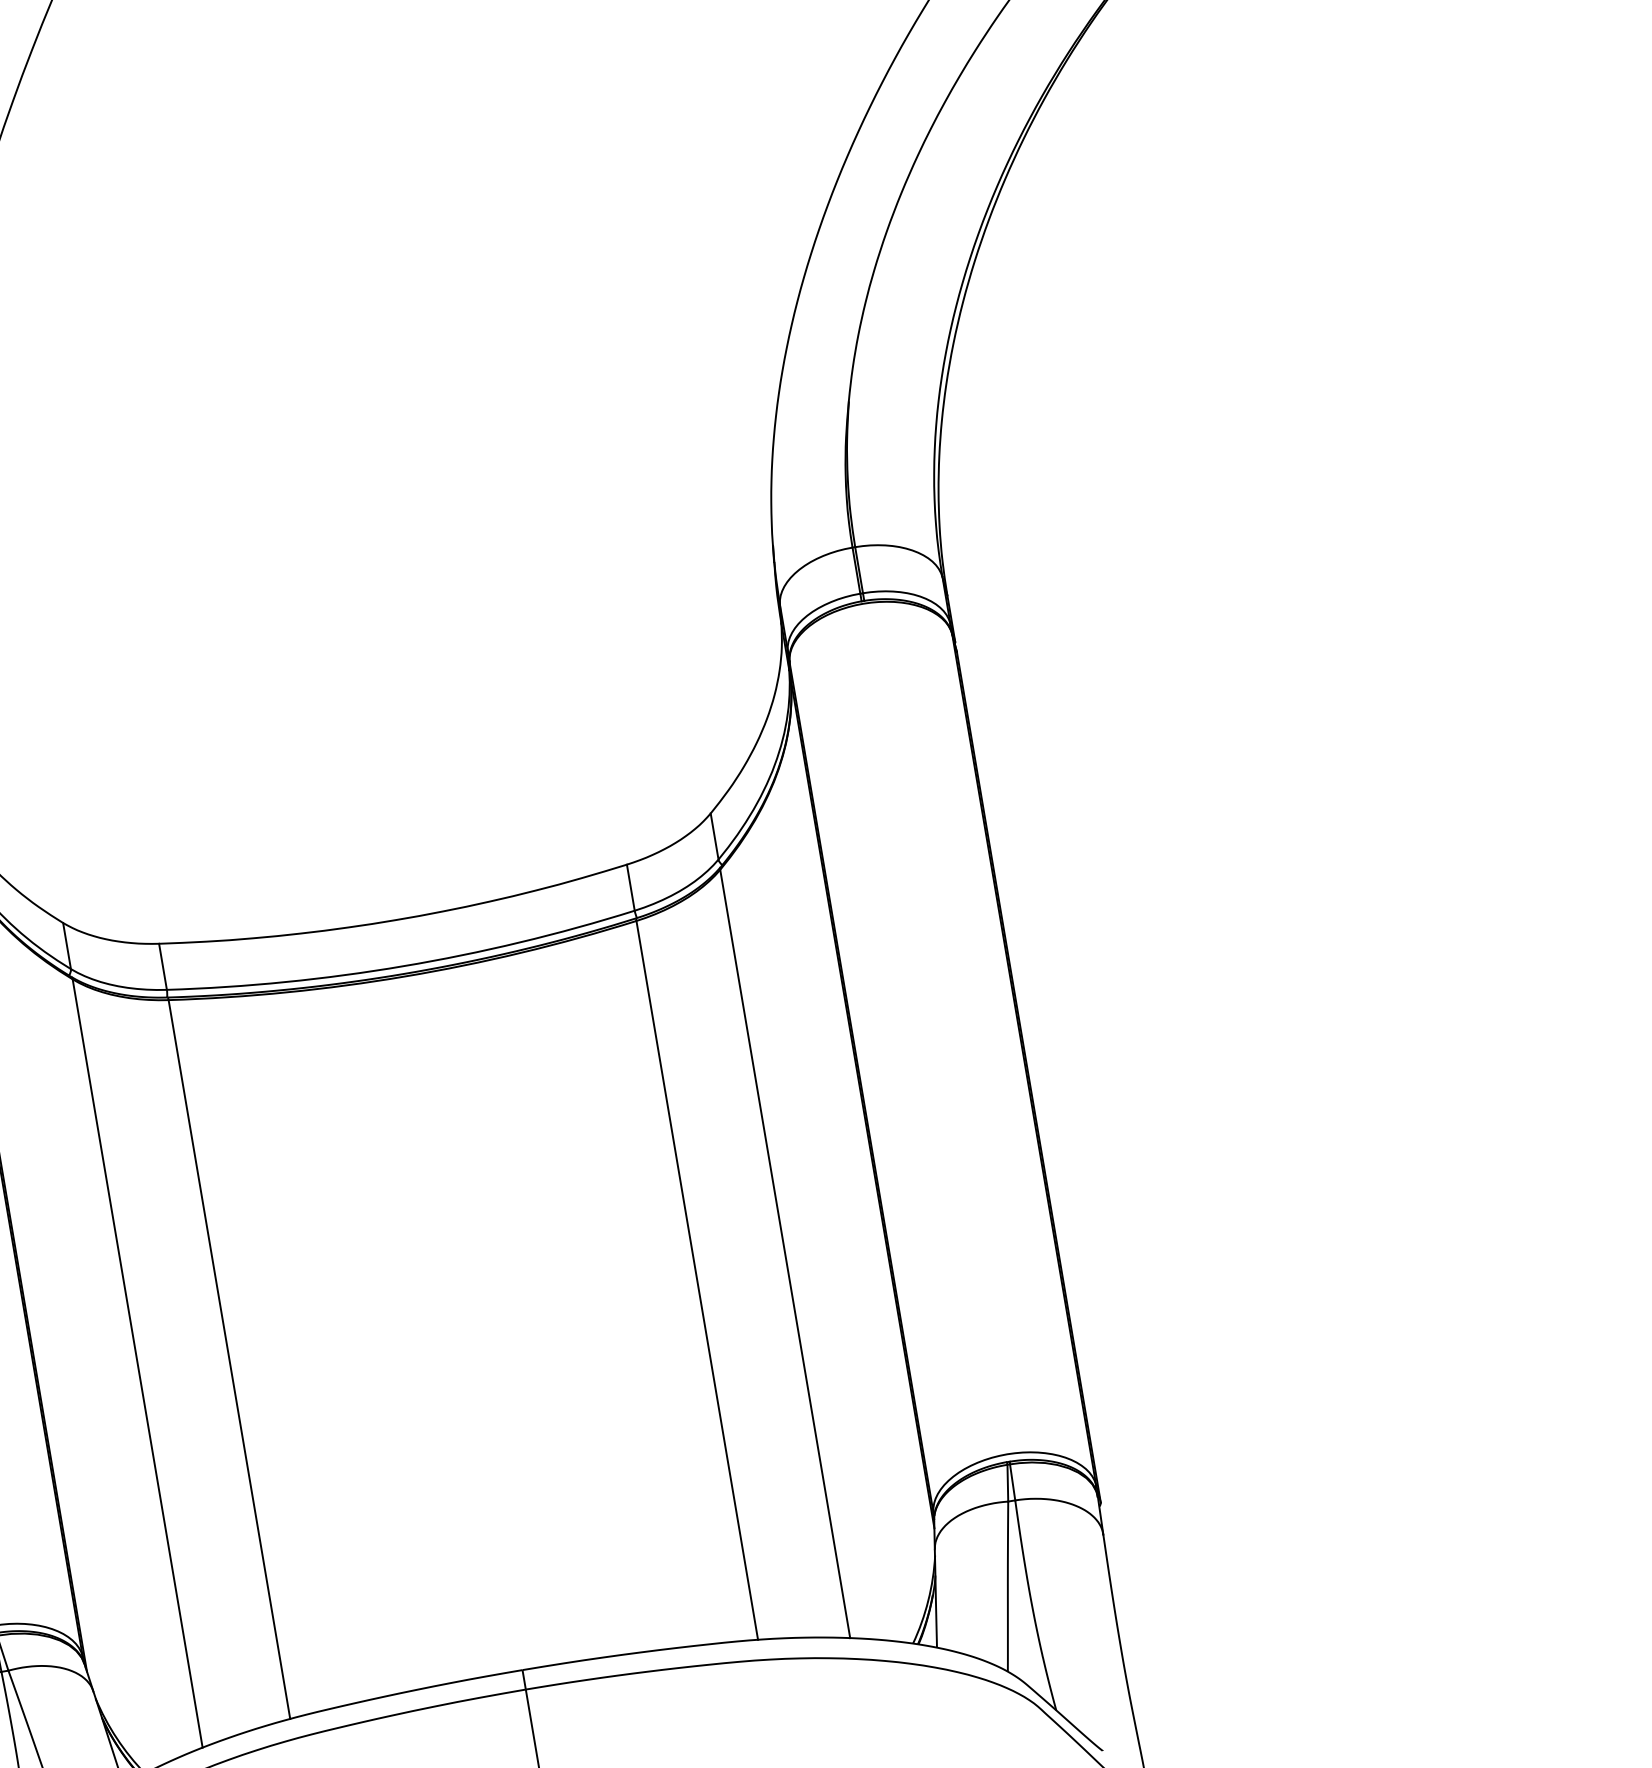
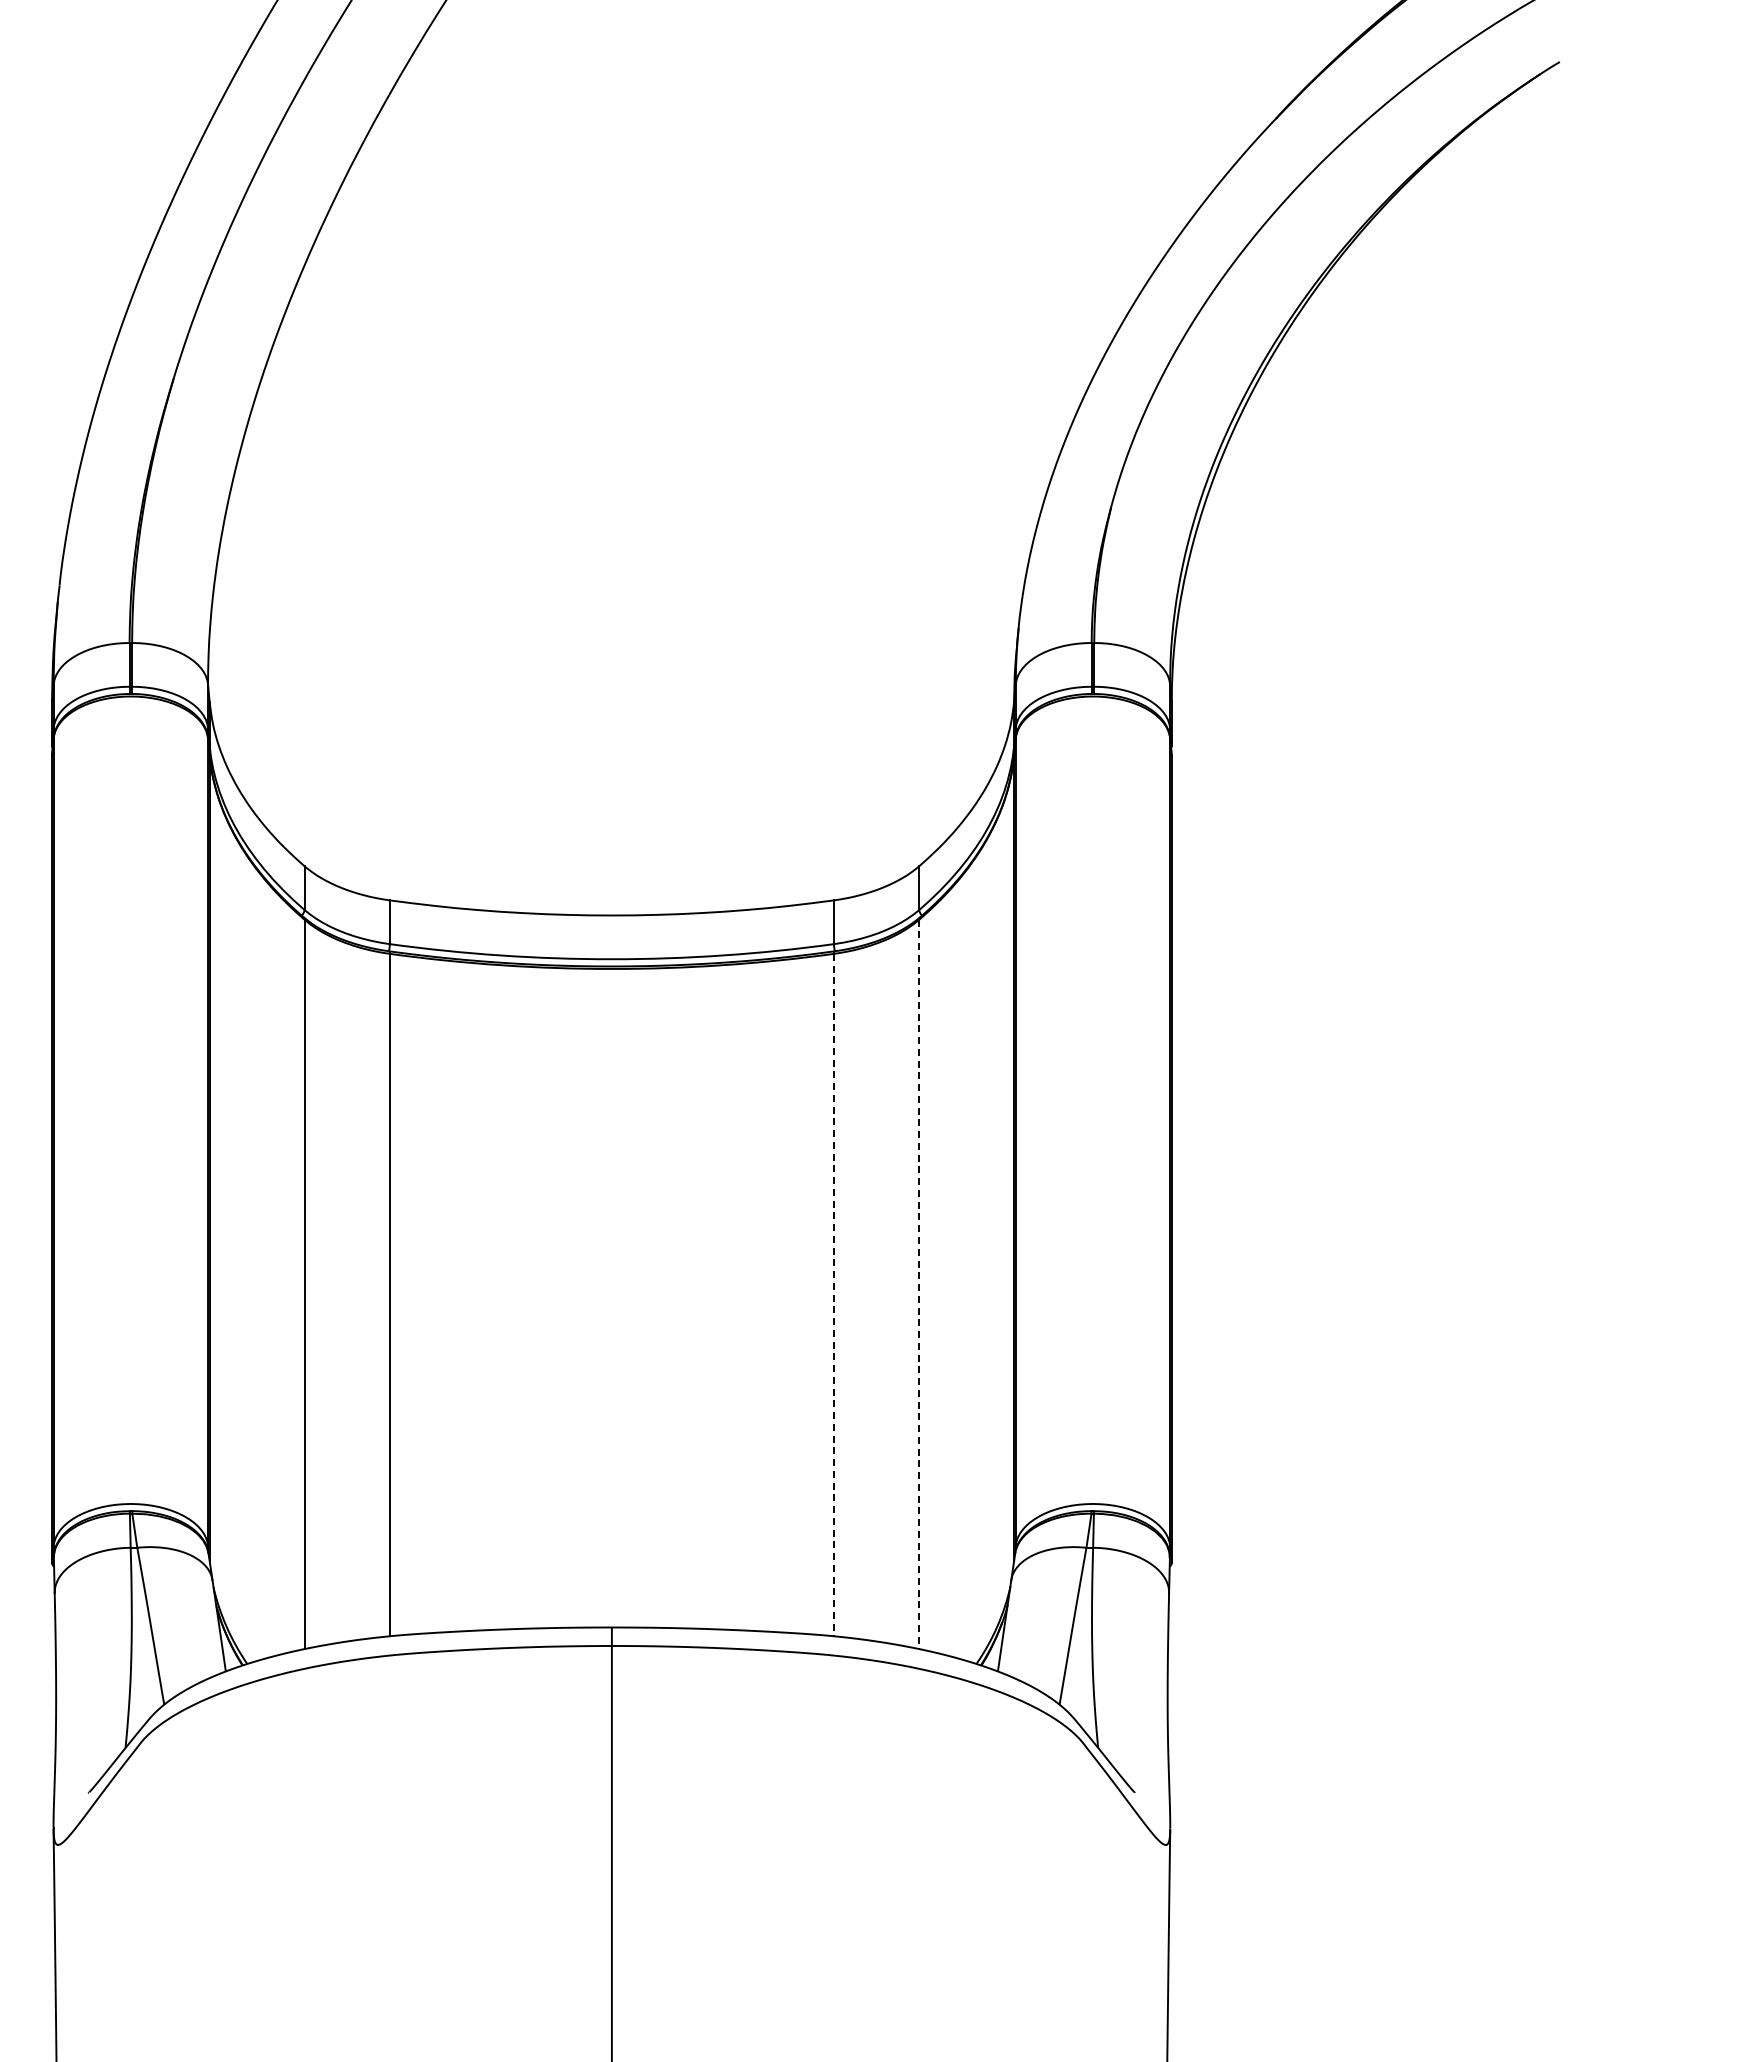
line: (785, 1254) -> (919, 1284), solid -> dashed
line: (696, 1280) -> (833, 1295), solid -> dashed

